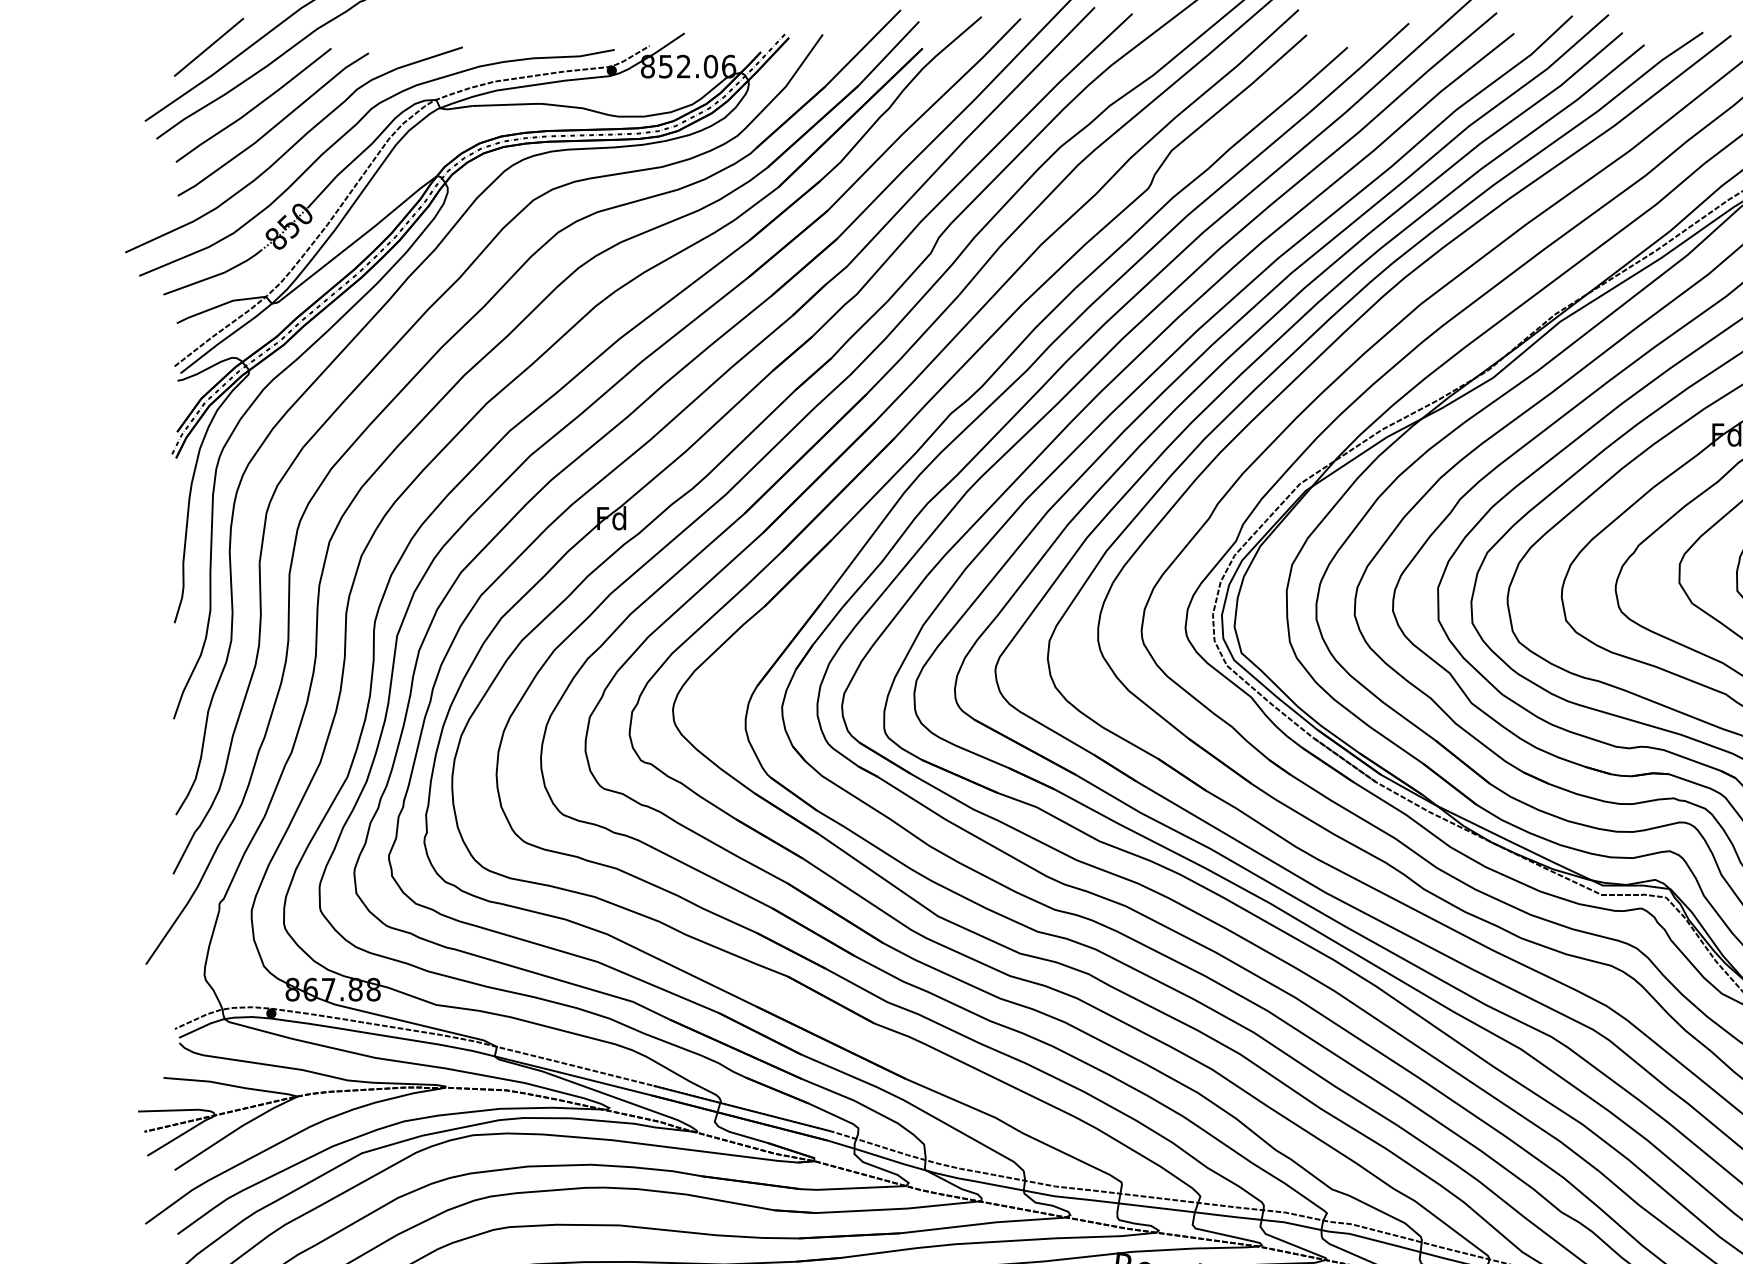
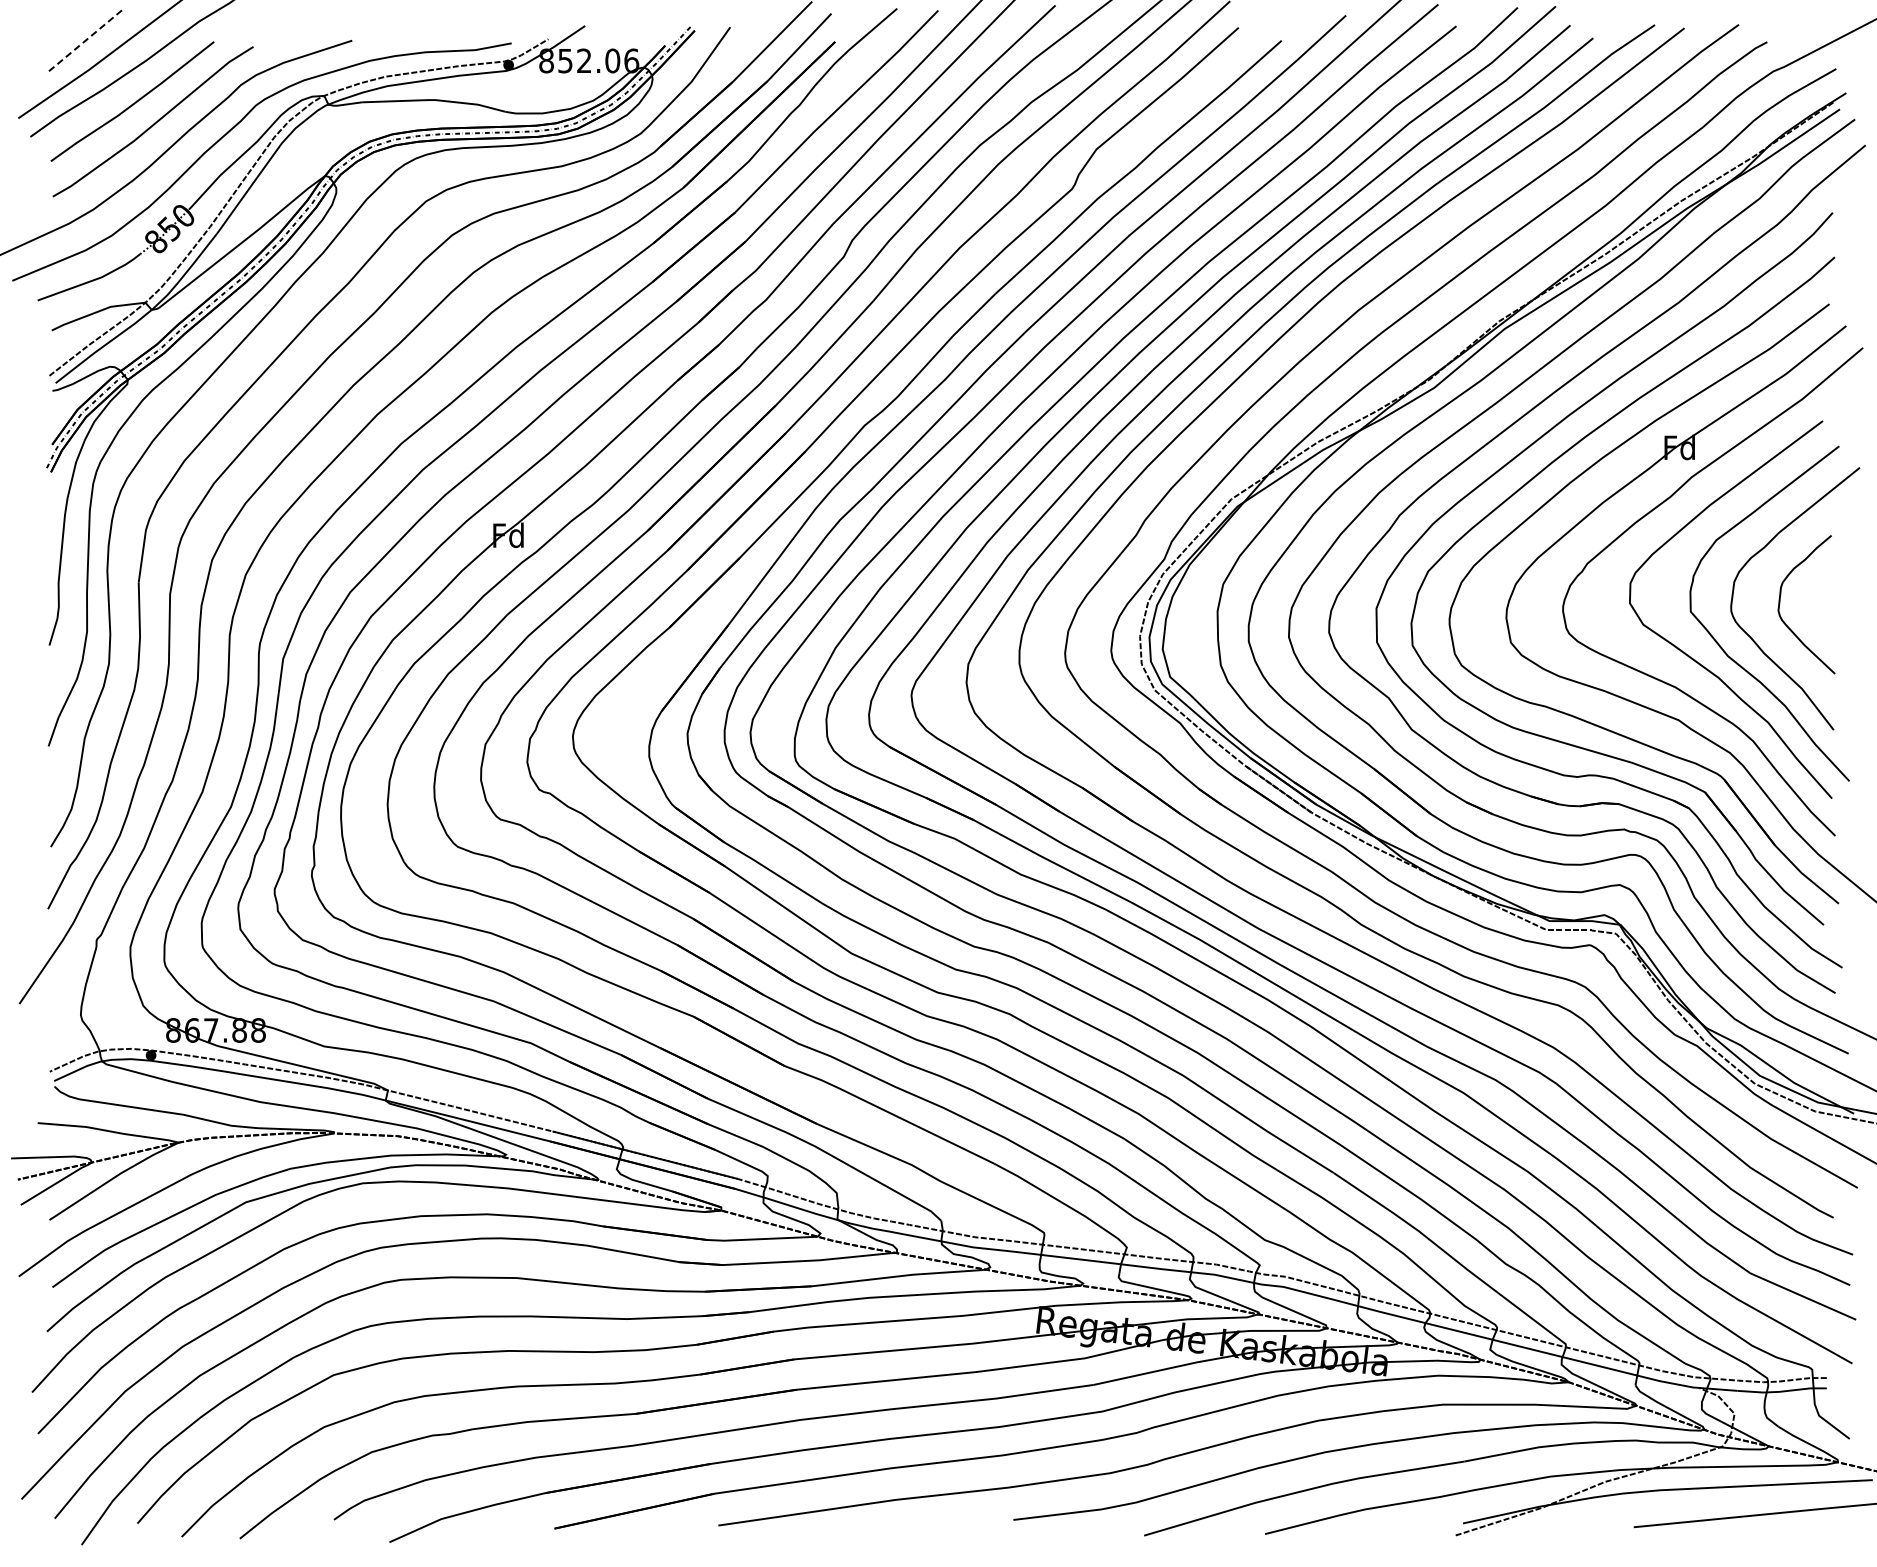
line: (208, 47) -> (85, 40), solid -> dashed

